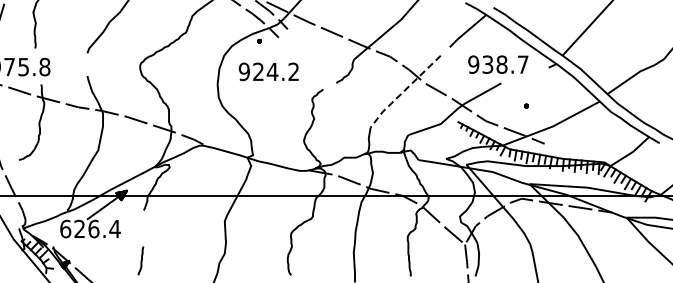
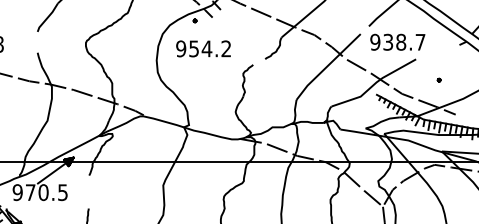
text: (498, 64) -> (397, 42), moved
text: (258, 71) -> (194, 48), 924.2 -> 954.2
line: (403, 91) -> (326, 66), dashed -> solid
text: (90, 228) -> (40, 192), 626.4 -> 970.5

